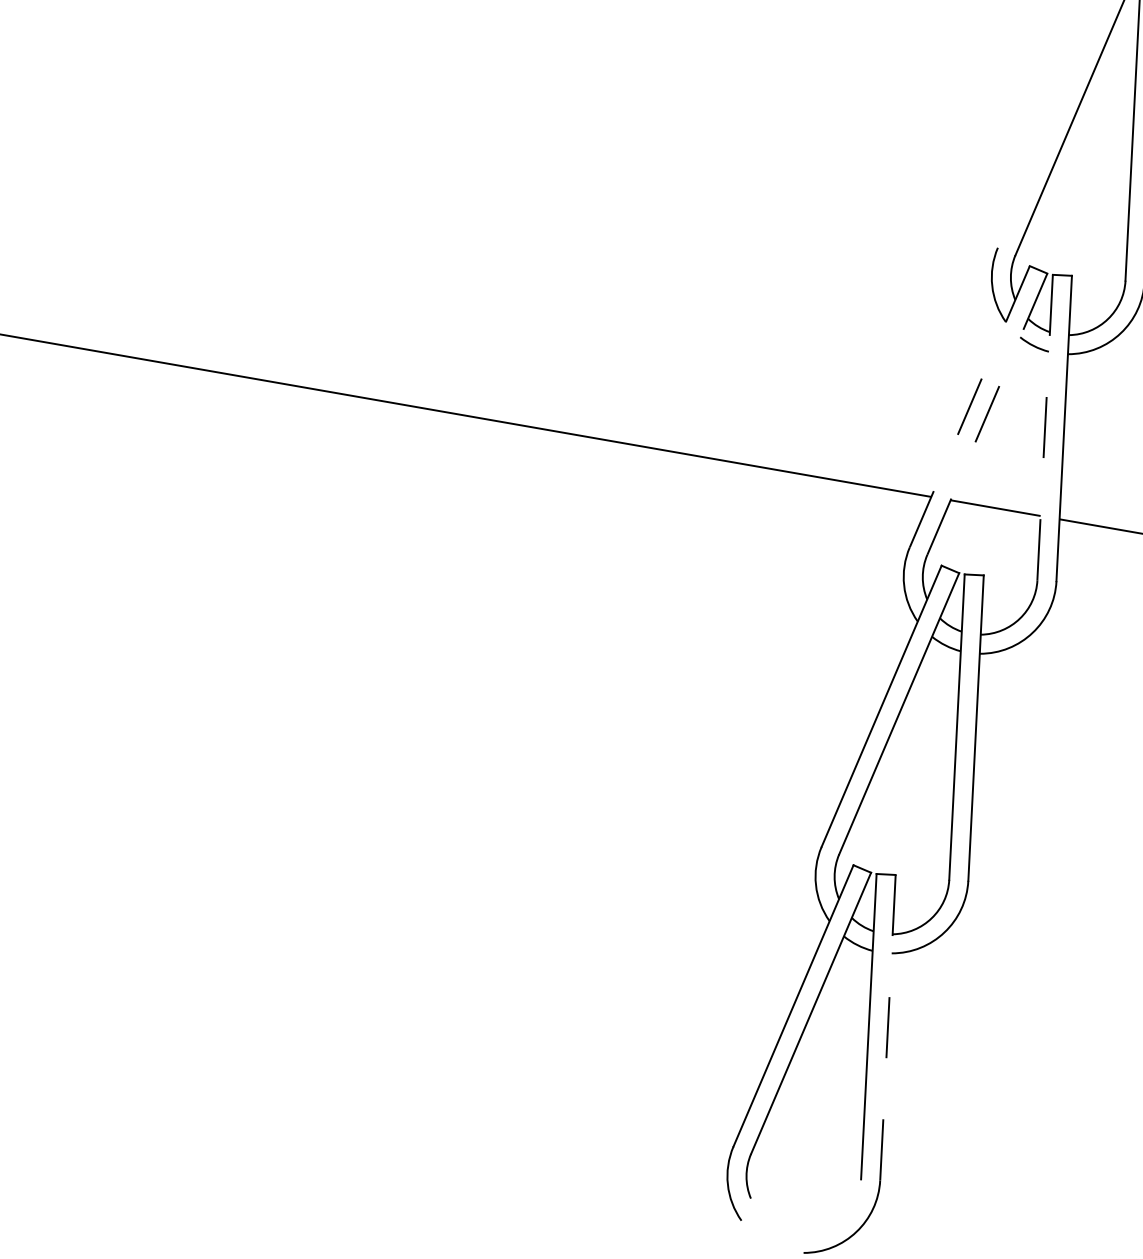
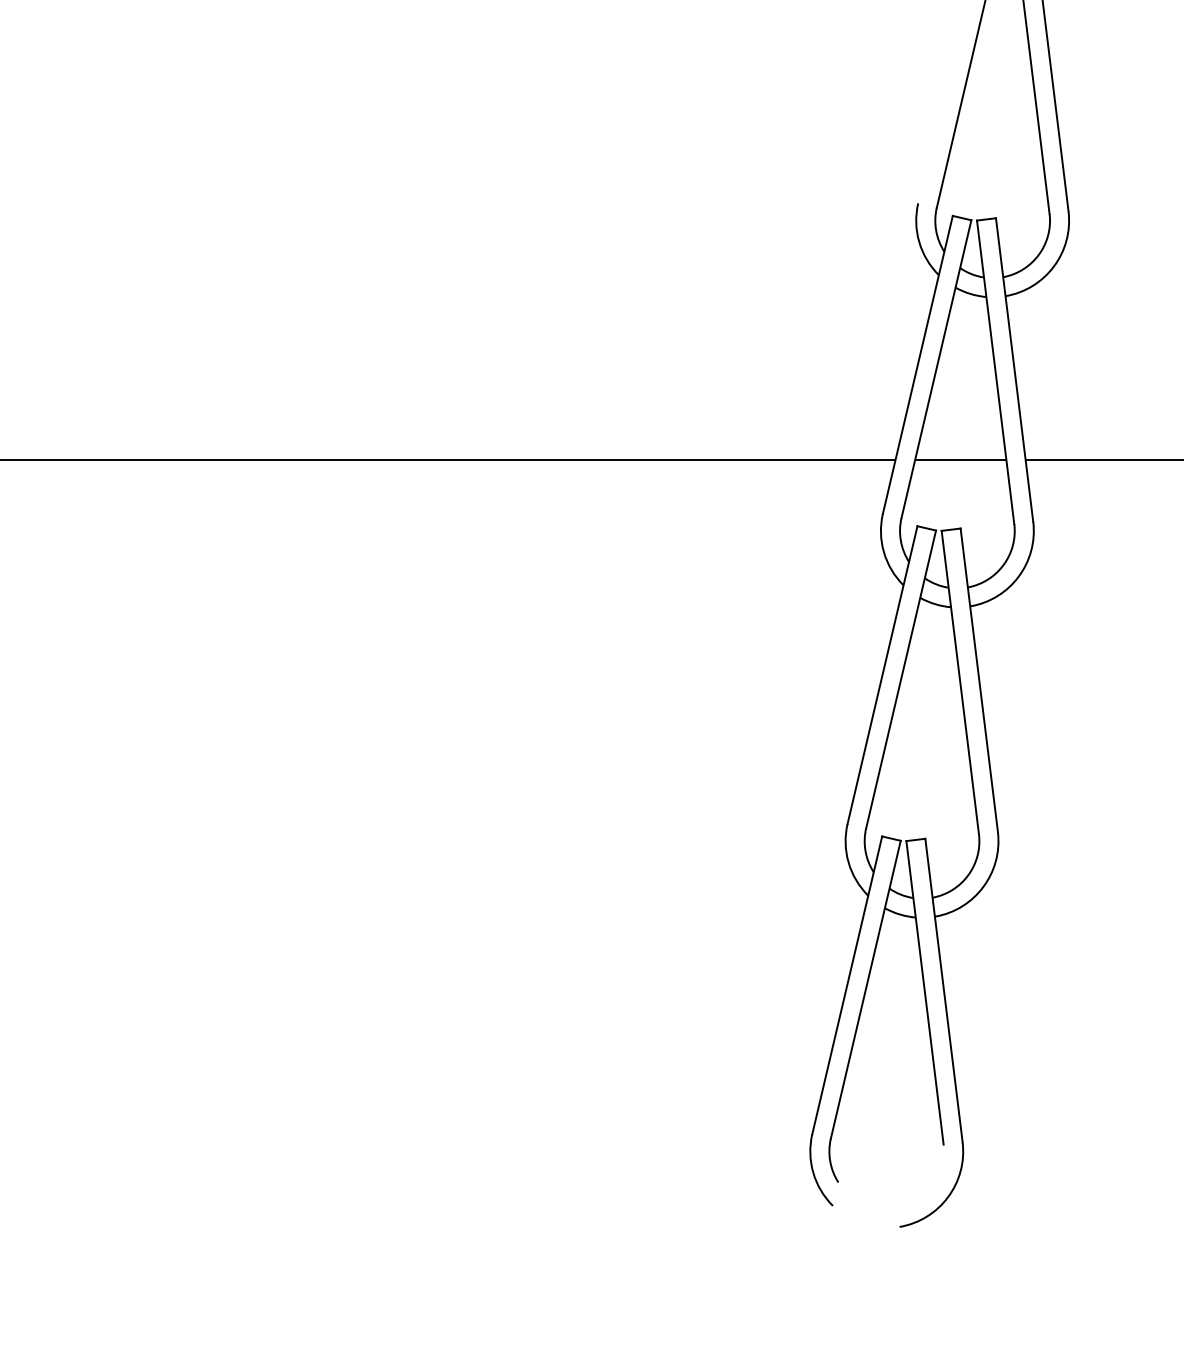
line: (969, 406) -> (917, 364), dashed -> solid
line: (987, 414) -> (936, 369), dashed -> solid
line: (1044, 427) -> (995, 372), dashed -> solid
line: (887, 1027) -> (943, 990), dashed -> solid

